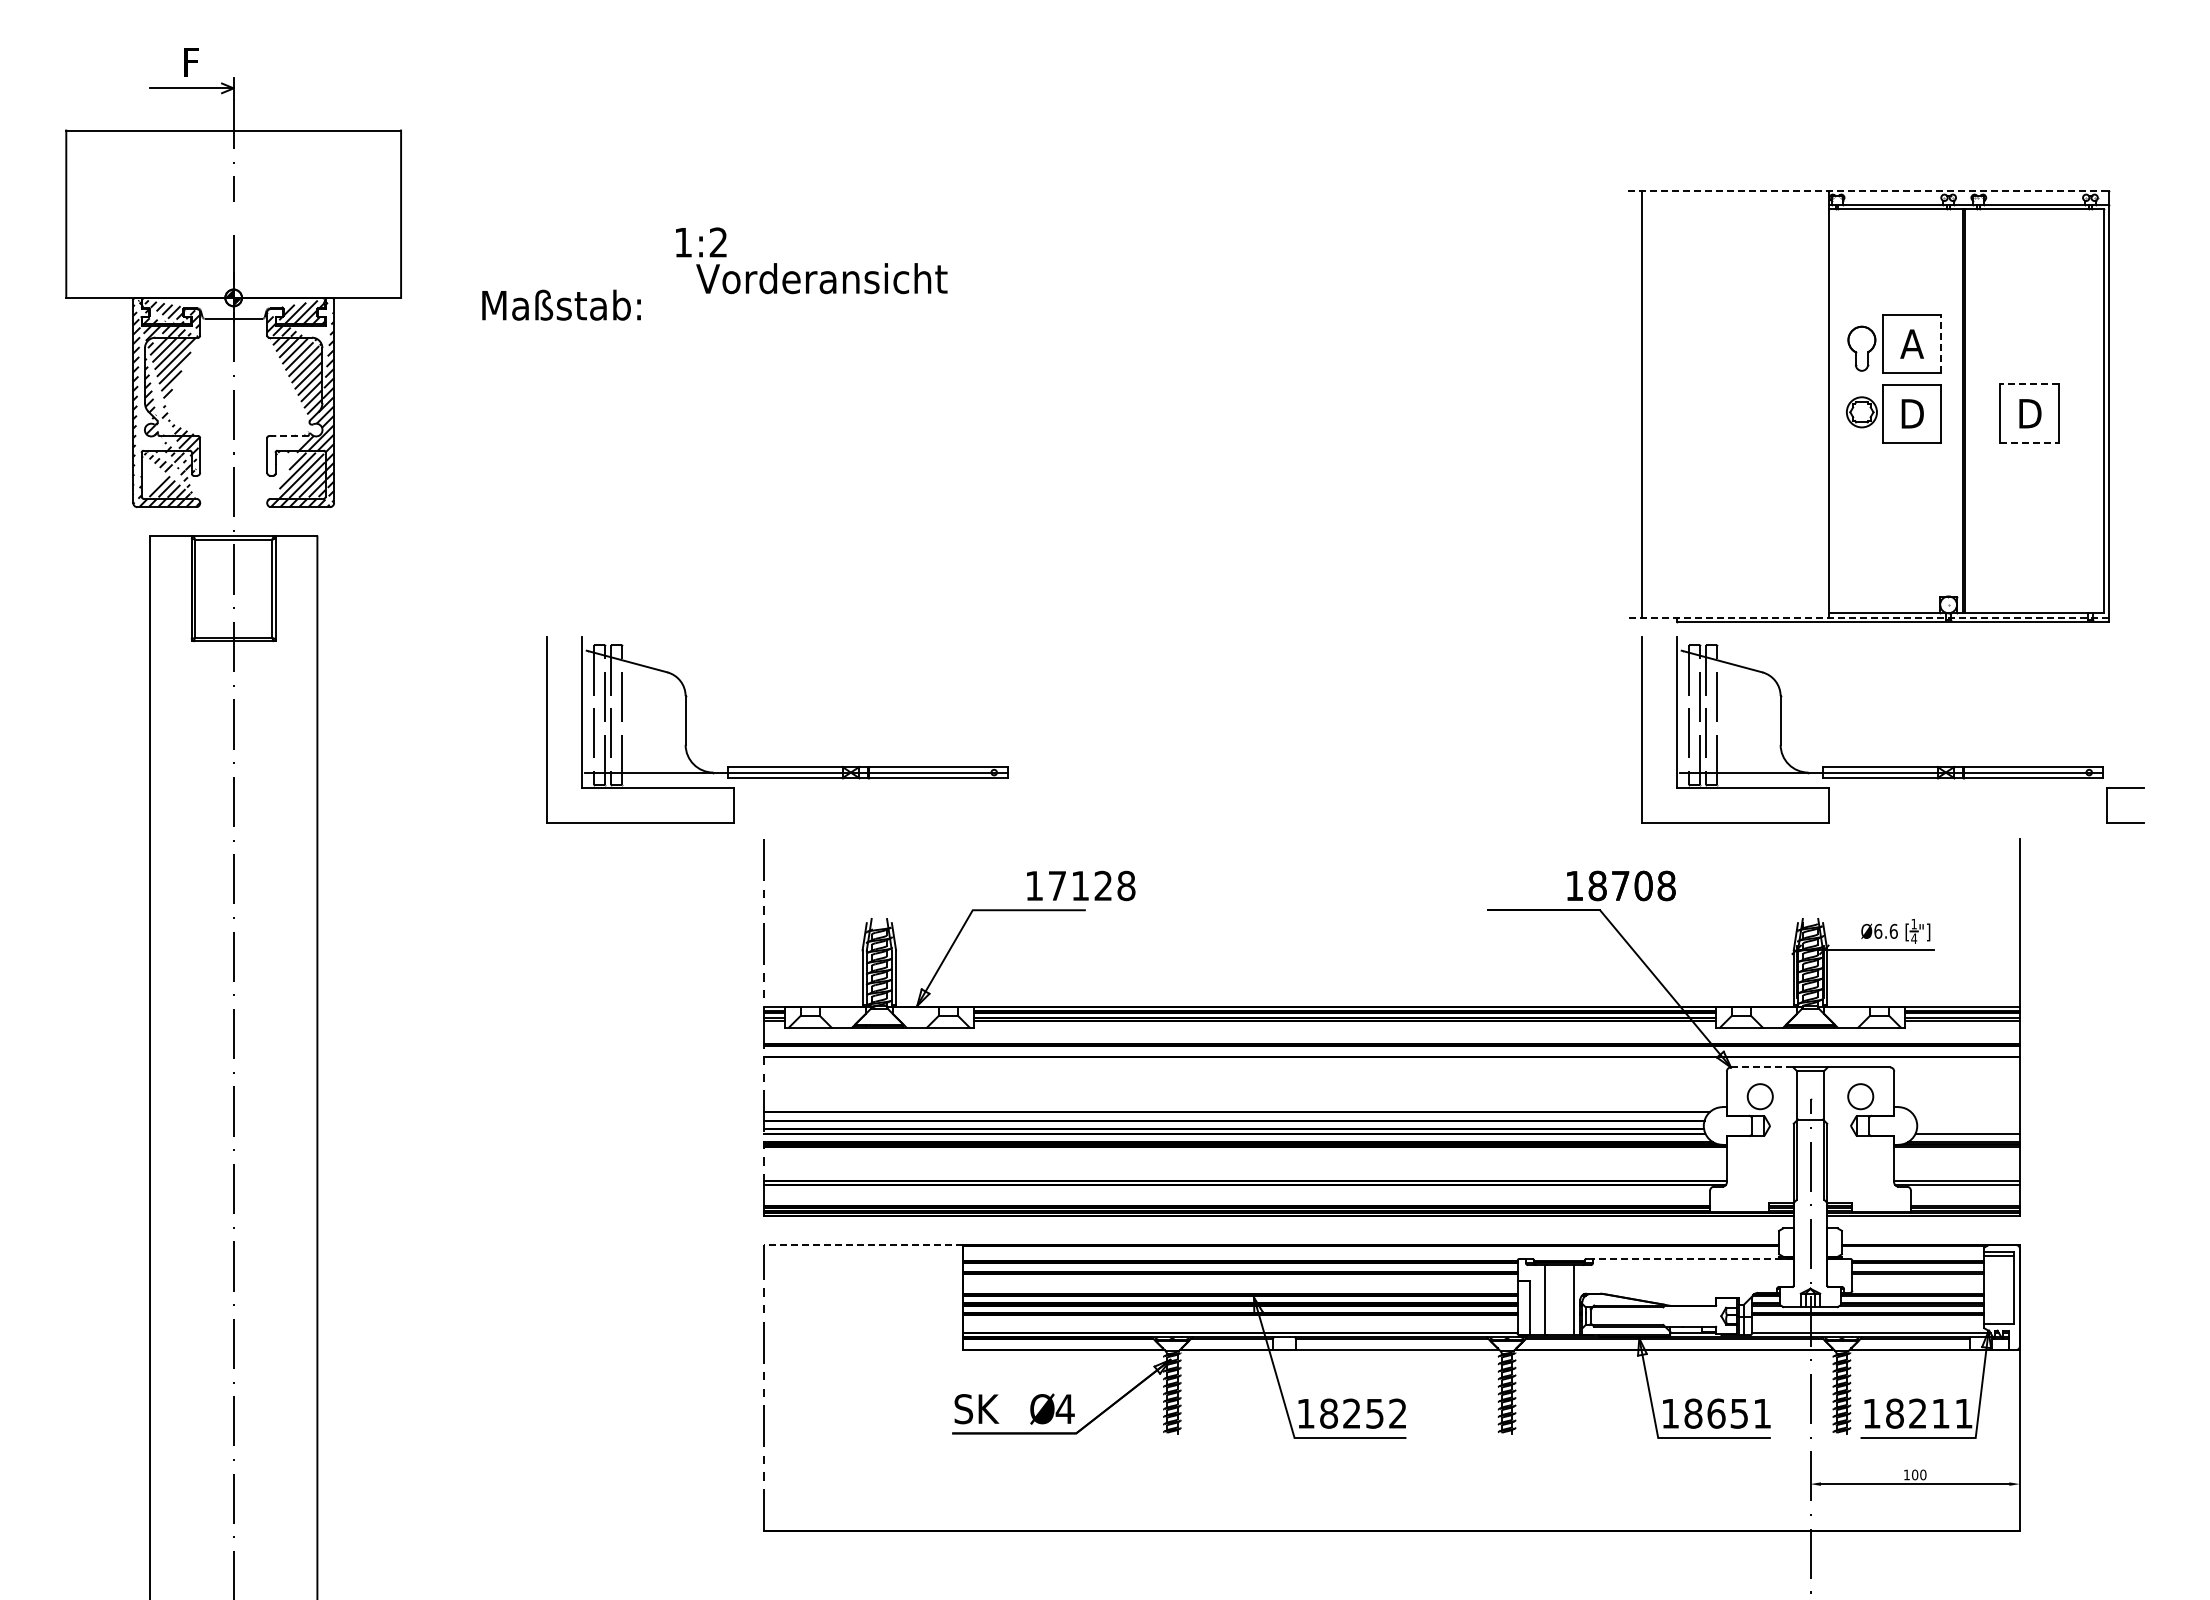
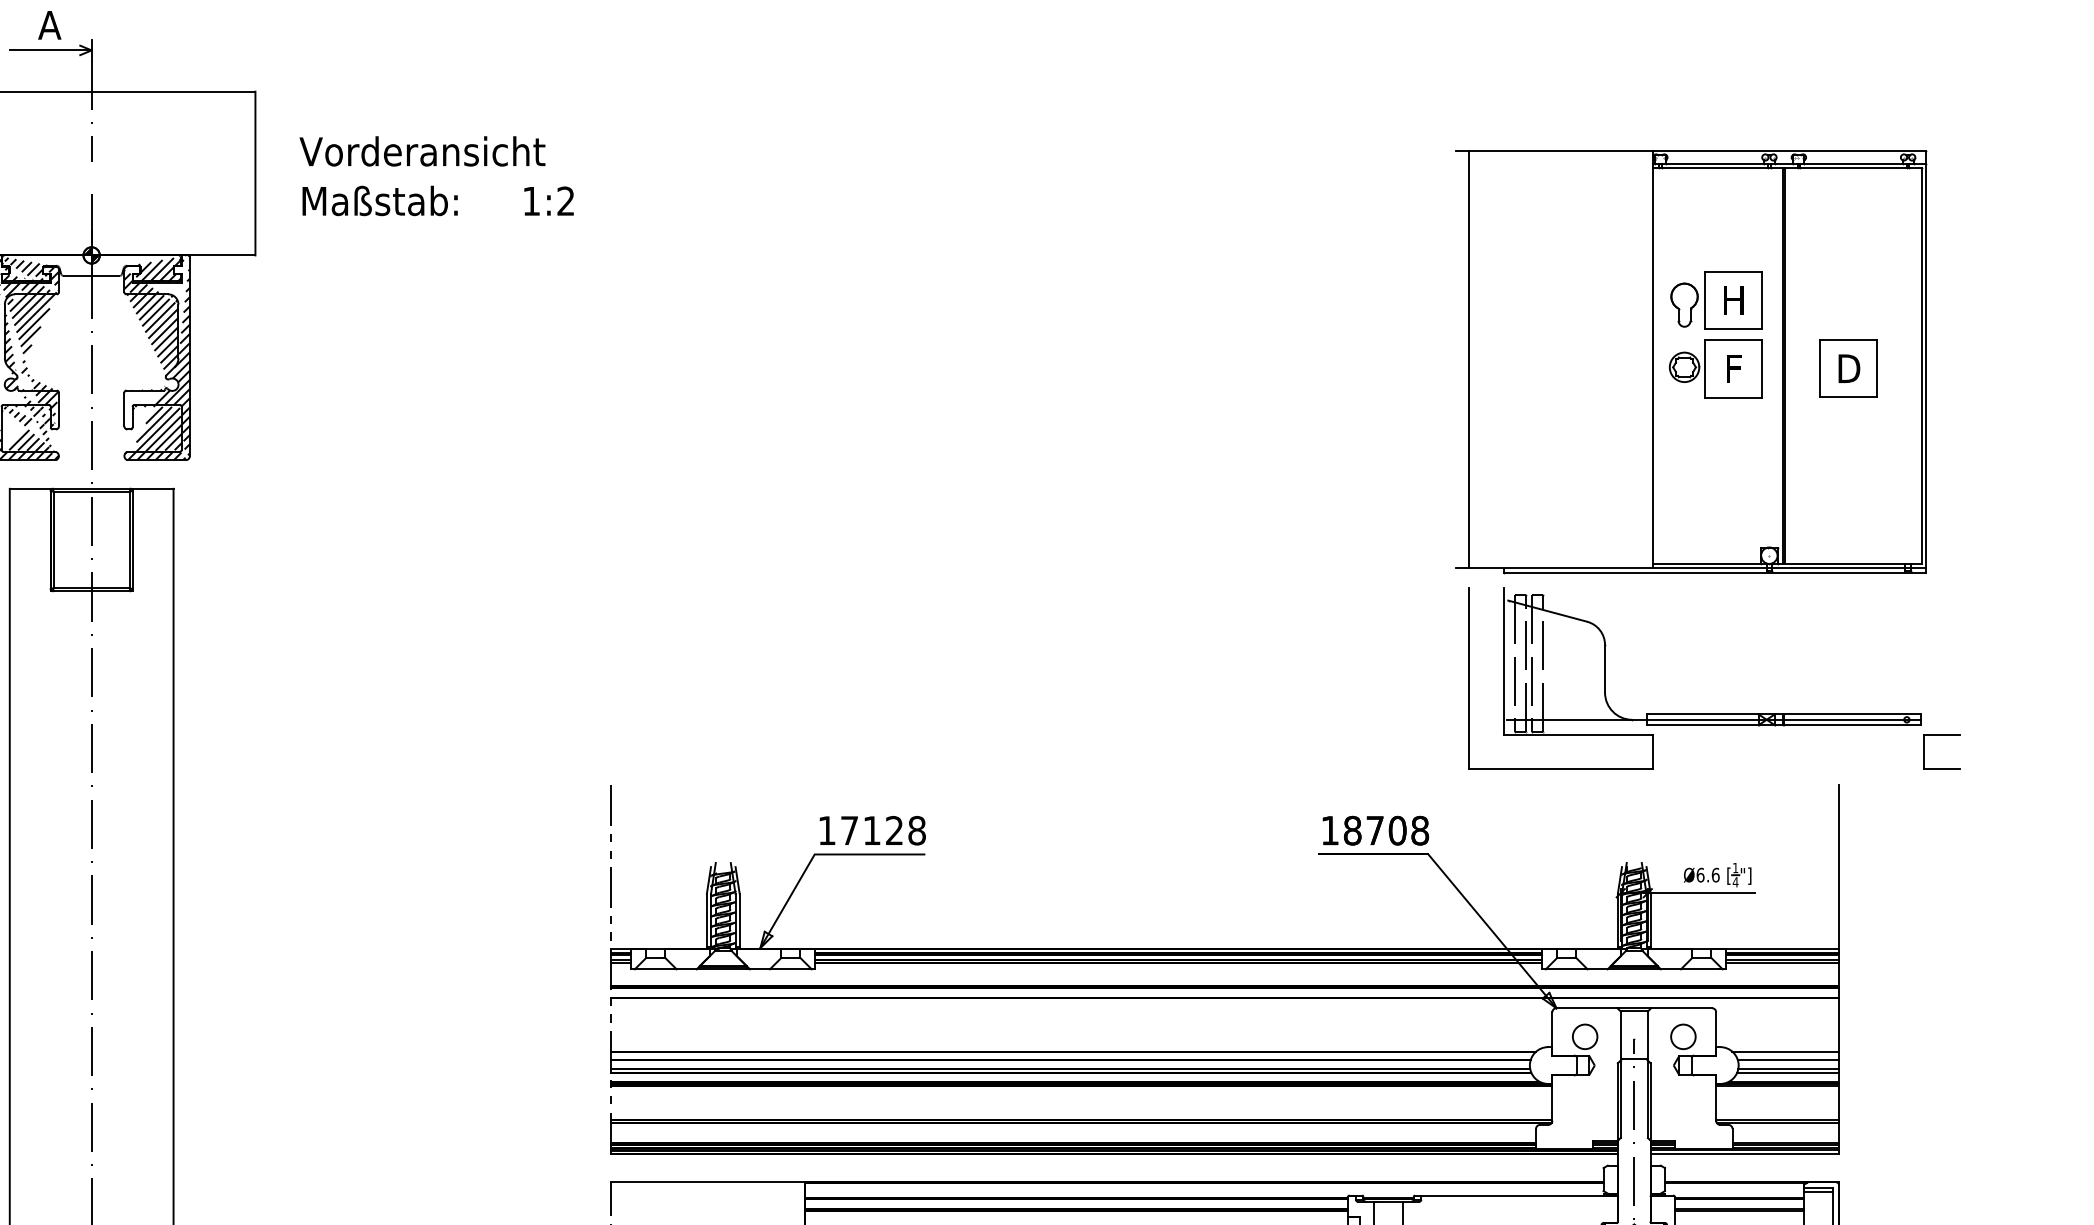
text: (190, 62) -> (49, 25), F -> A
line: (1868, 190) -> (1690, 150), dashed -> solid
text: (821, 278) -> (422, 151), moved
text: (561, 304) -> (380, 200), moved
text: (1911, 343) -> (1733, 300), A -> H
line: (1941, 343) -> (1762, 300), dashed -> solid
line: (2029, 384) -> (1848, 340), dashed -> solid
text: (1912, 413) -> (1734, 368), D -> F
line: (289, 436) -> (146, 391), dashed -> solid
line: (2030, 443) -> (1849, 397), dashed -> solid
line: (1867, 617) -> (1690, 568), dashed -> solid
part: (777, 766) -> (623, 713), removed
text: (1081, 885) -> (873, 830), moved
text: (1621, 885) -> (1375, 830), moved
line: (1761, 1067) -> (1586, 1008), dashed -> solid
line: (1964, 1111) -> (1784, 1051), added
line: (1967, 1120) -> (1787, 1060), added
line: (1967, 1129) -> (1787, 1068), added
line: (863, 1245) -> (707, 1182), dashed -> solid
line: (1692, 1258) -> (1518, 1195), dashed -> solid

